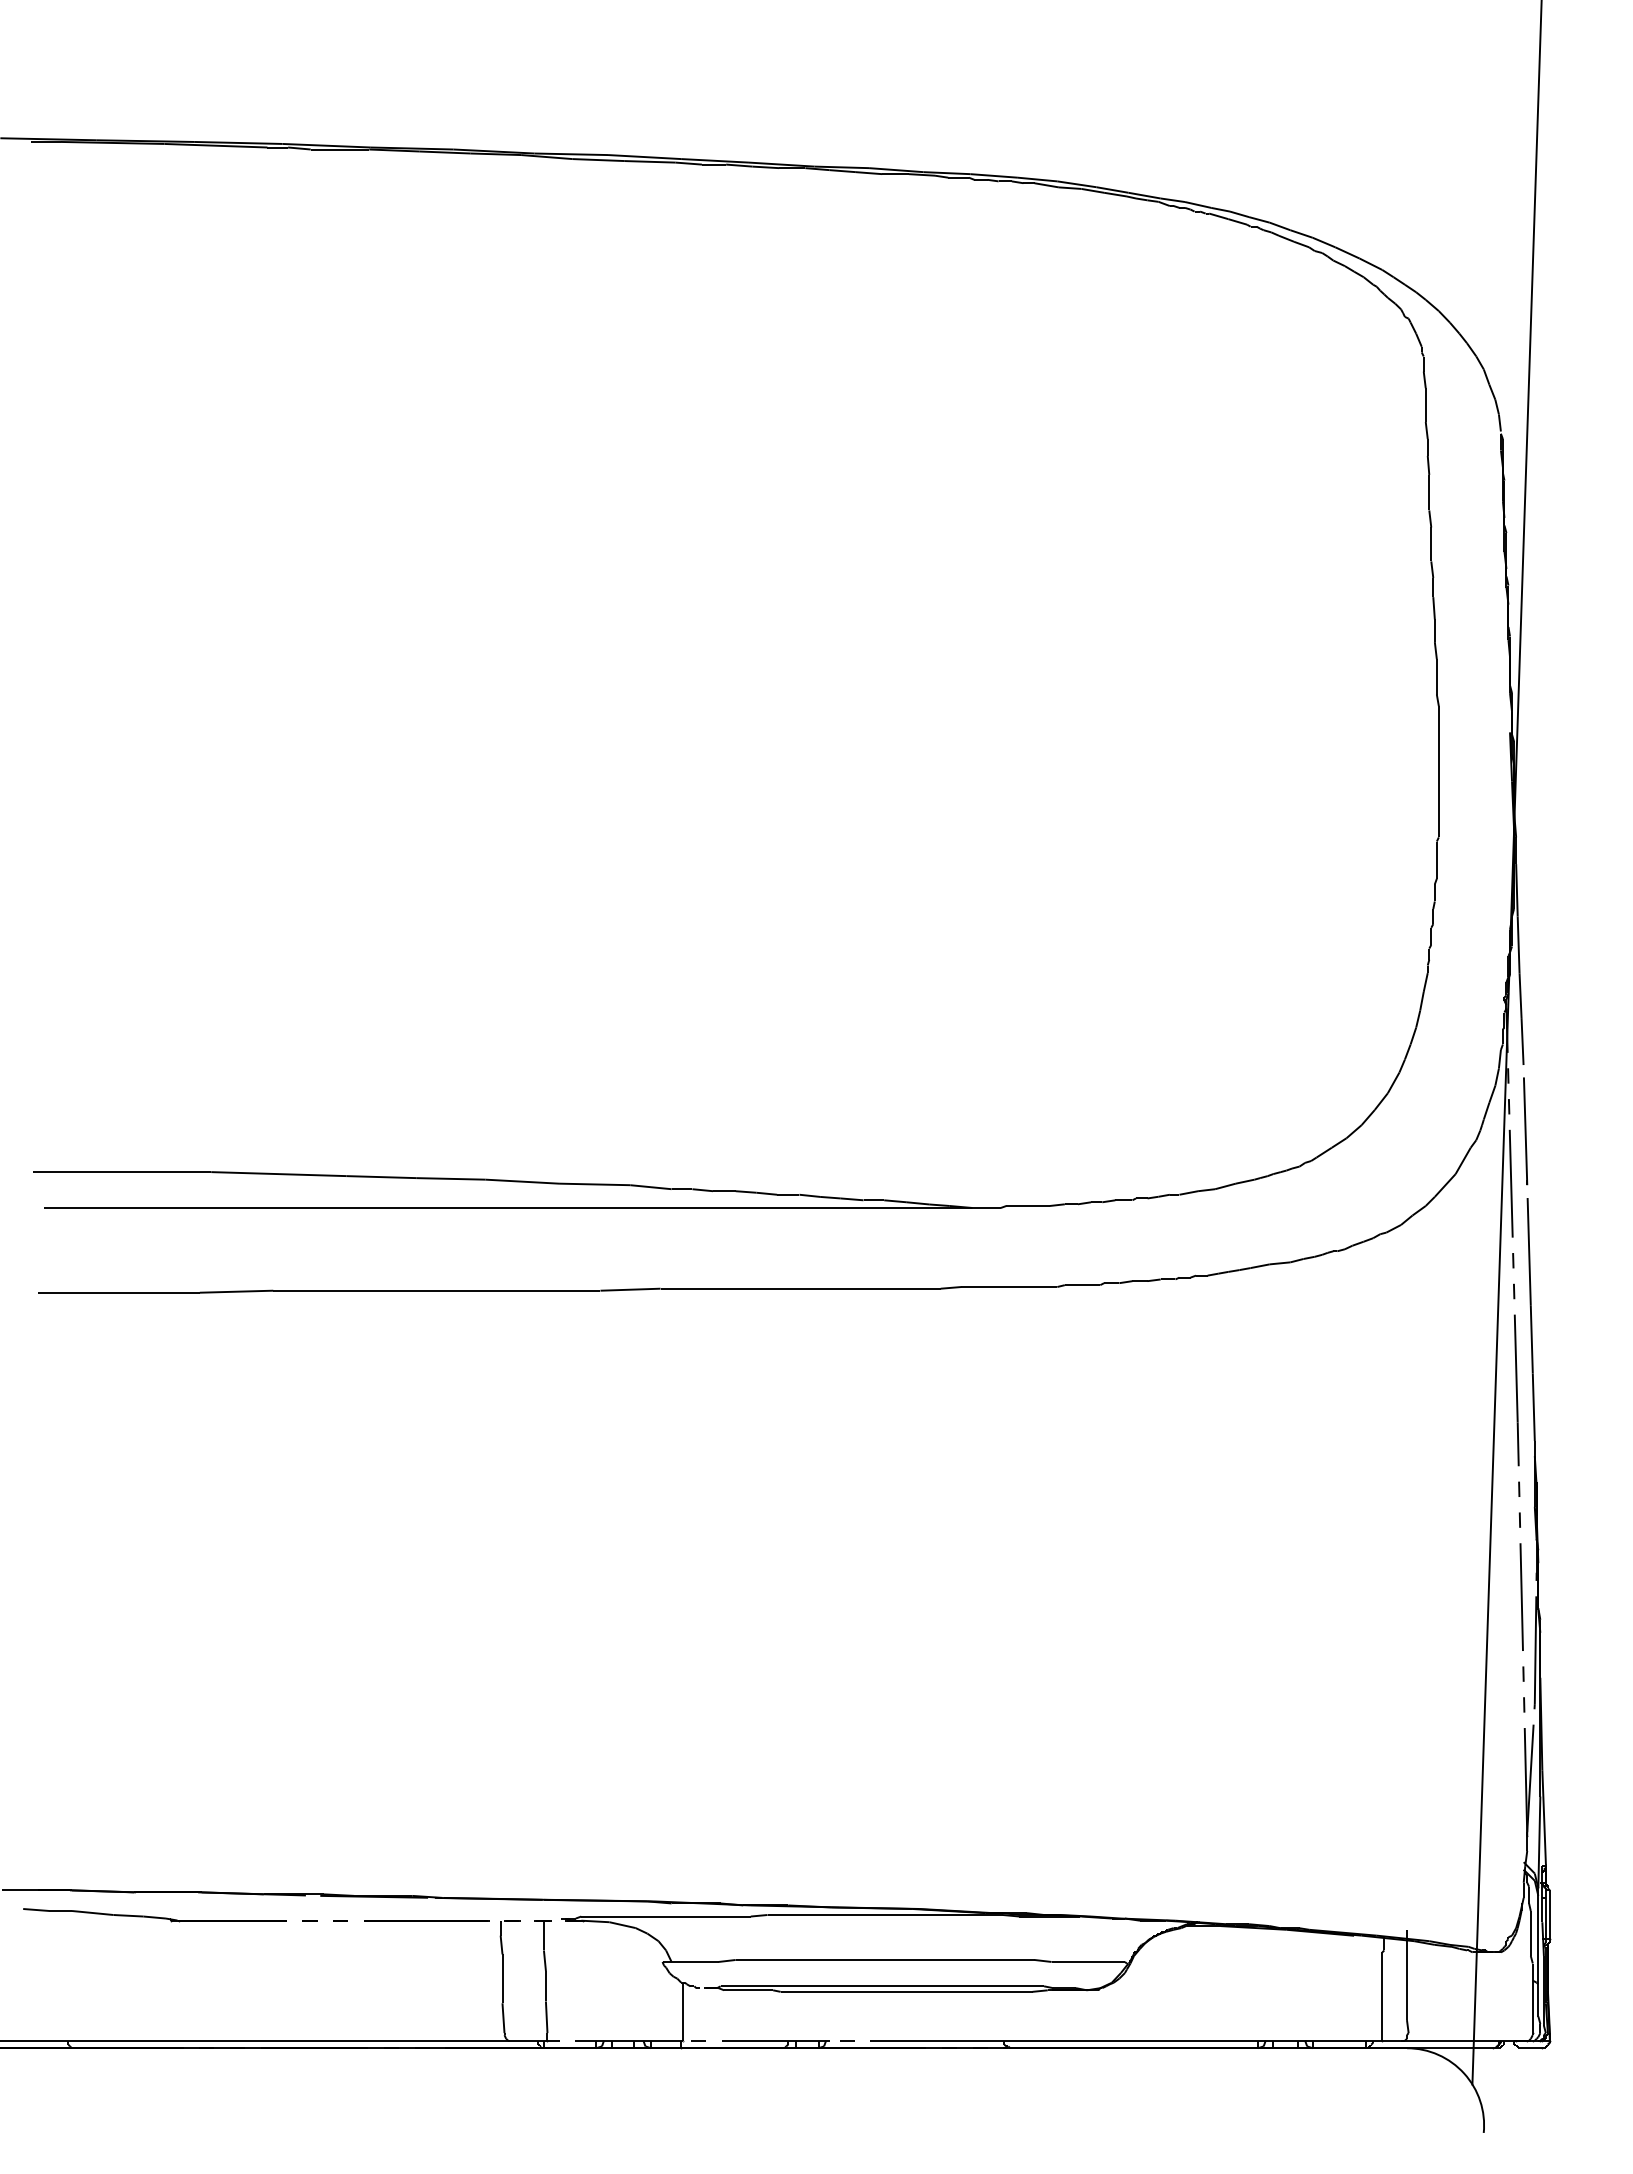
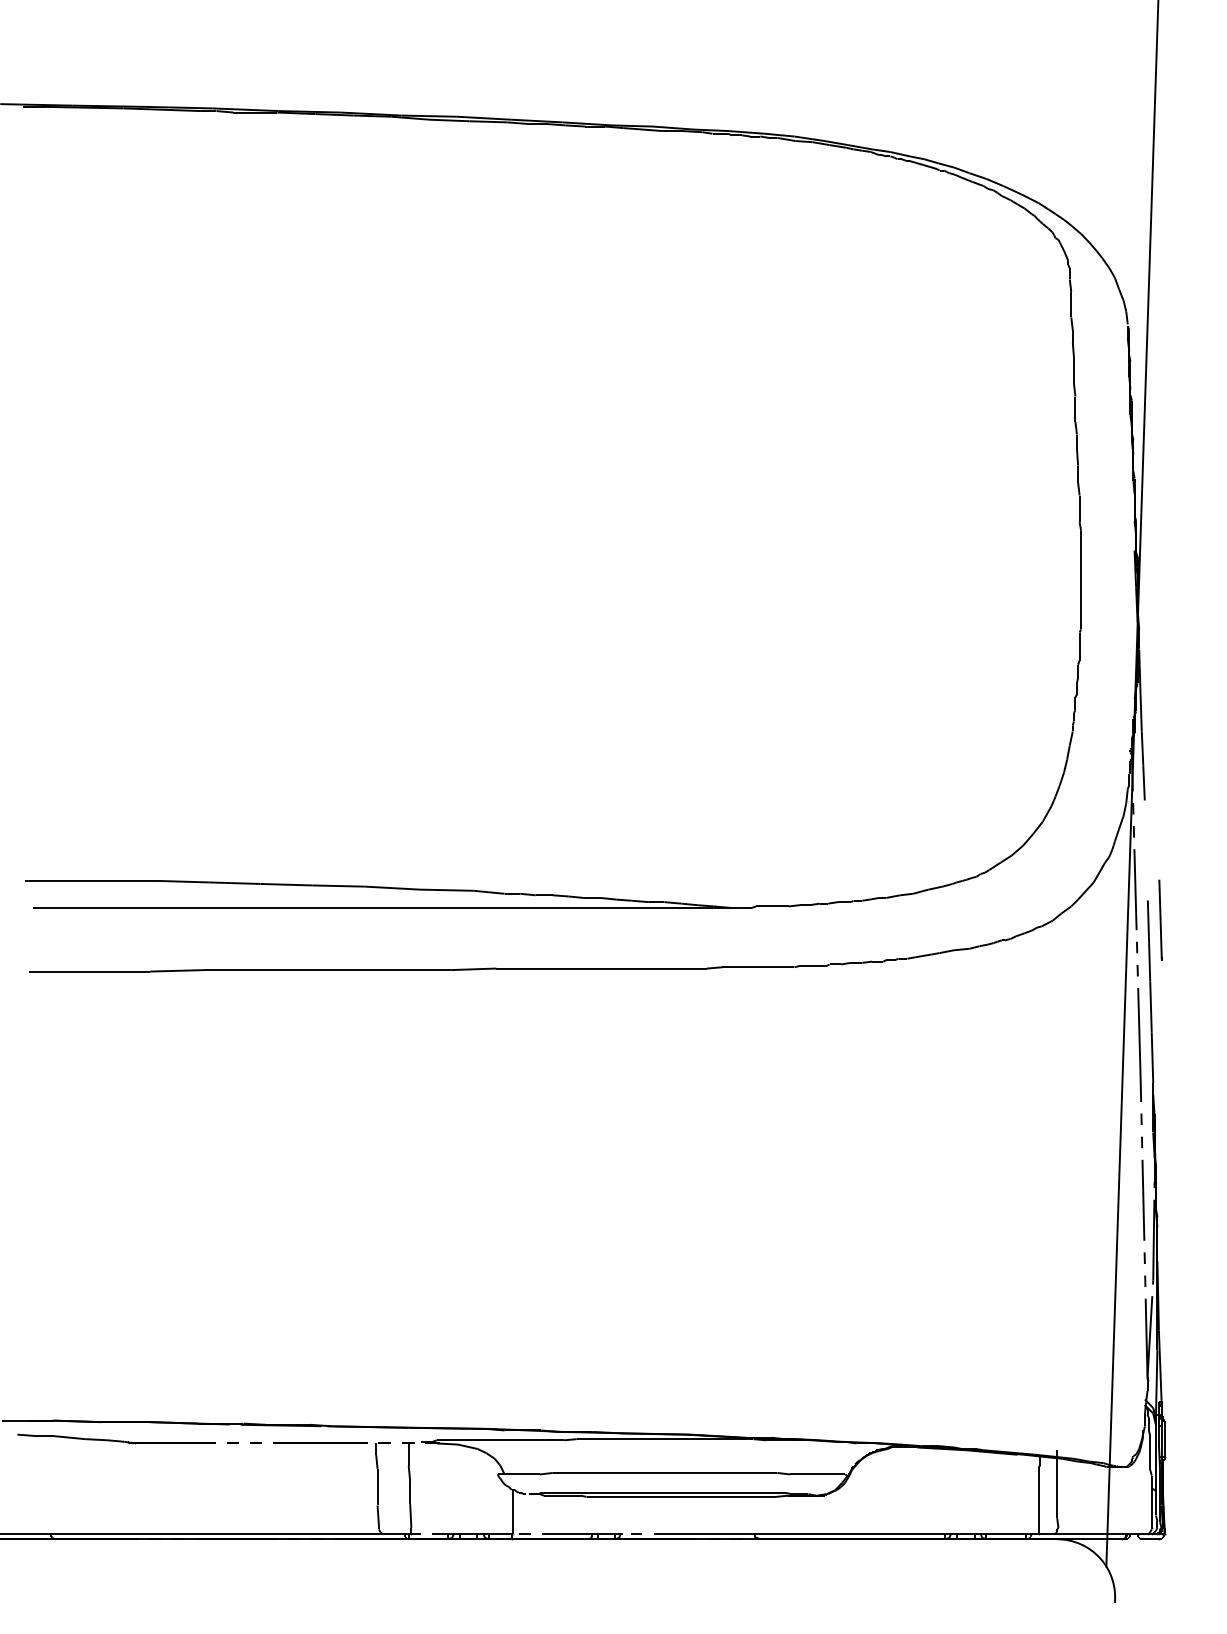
line: (1525, 1131) -> (1160, 920), moved

